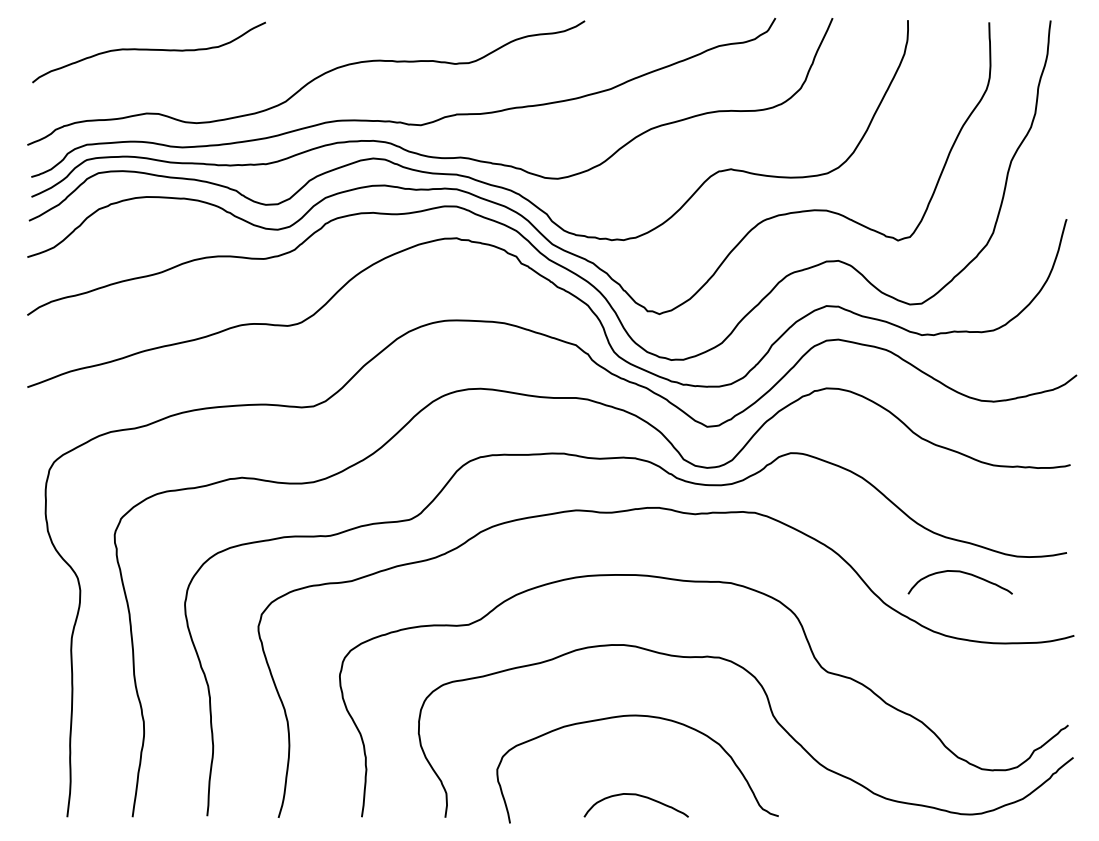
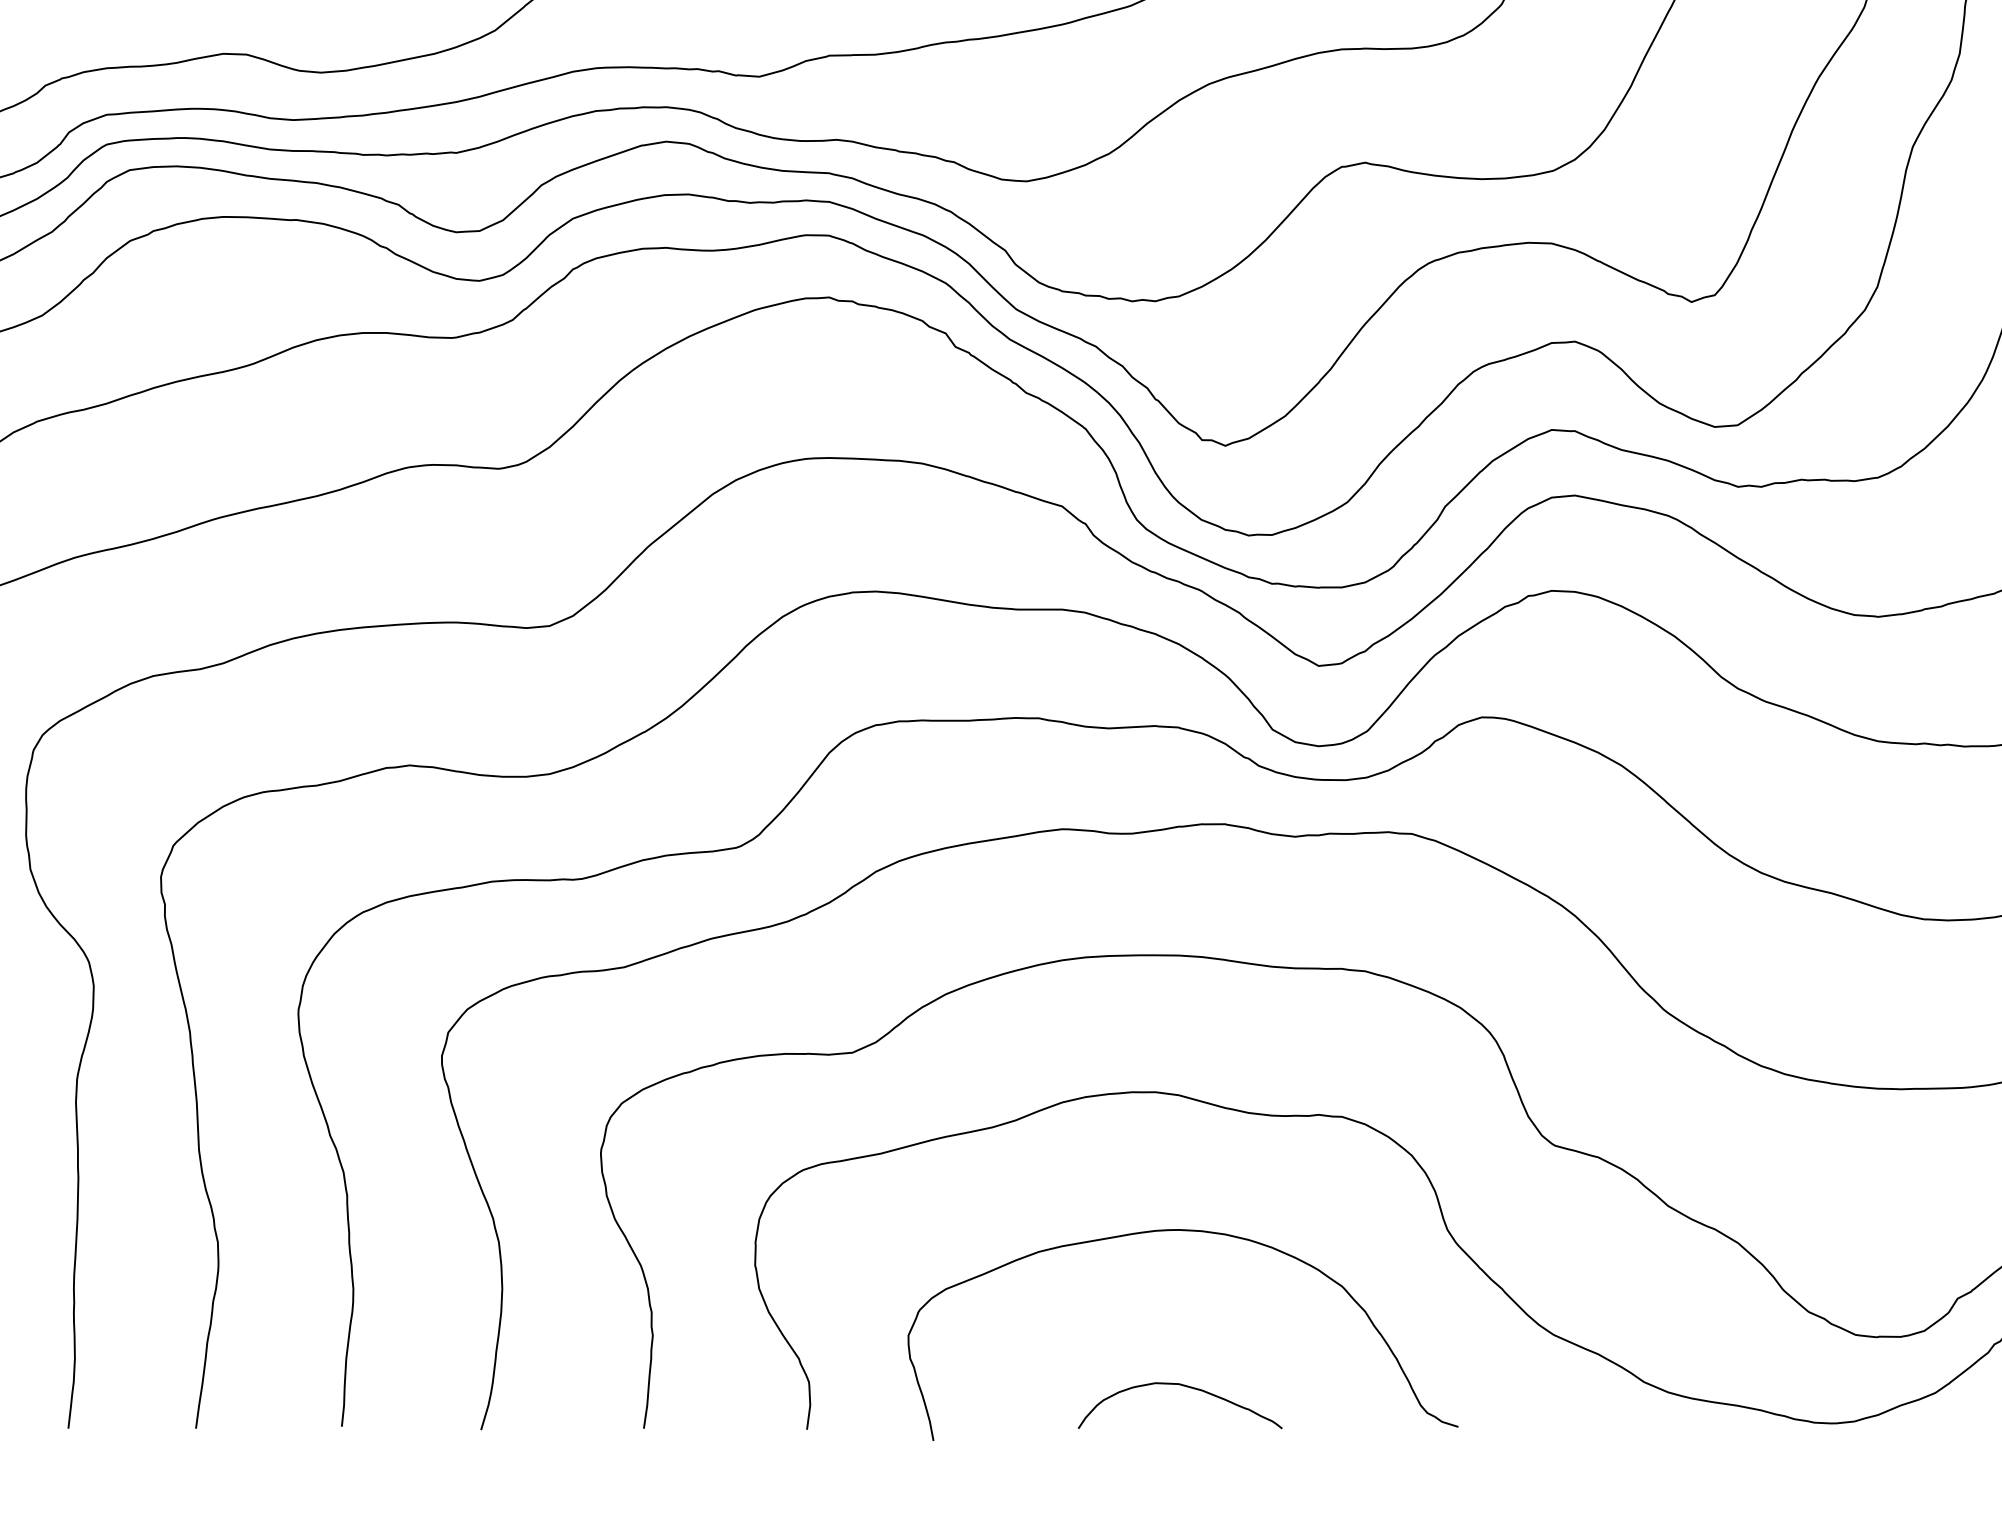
curve: (962, 573) -> (1817, 952), removed

